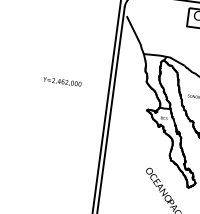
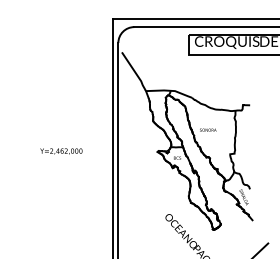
text: (62, 82) -> (61, 151), moved

